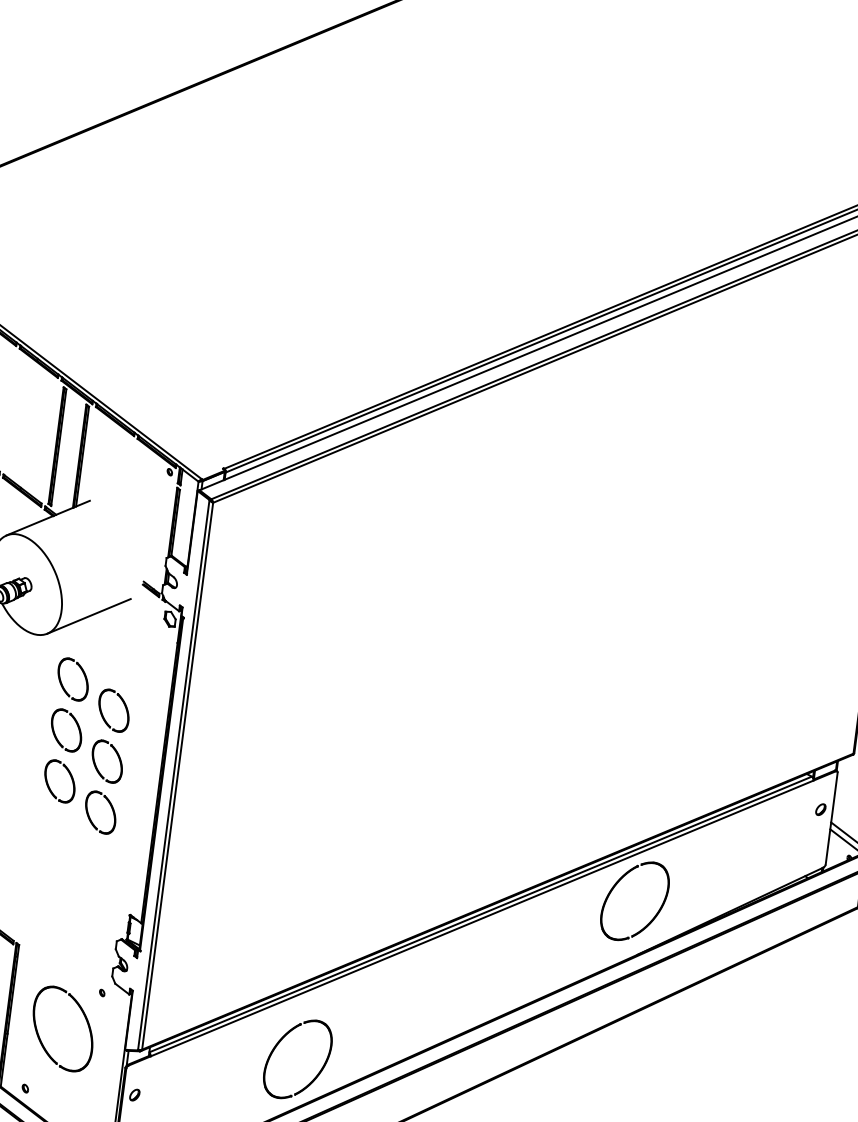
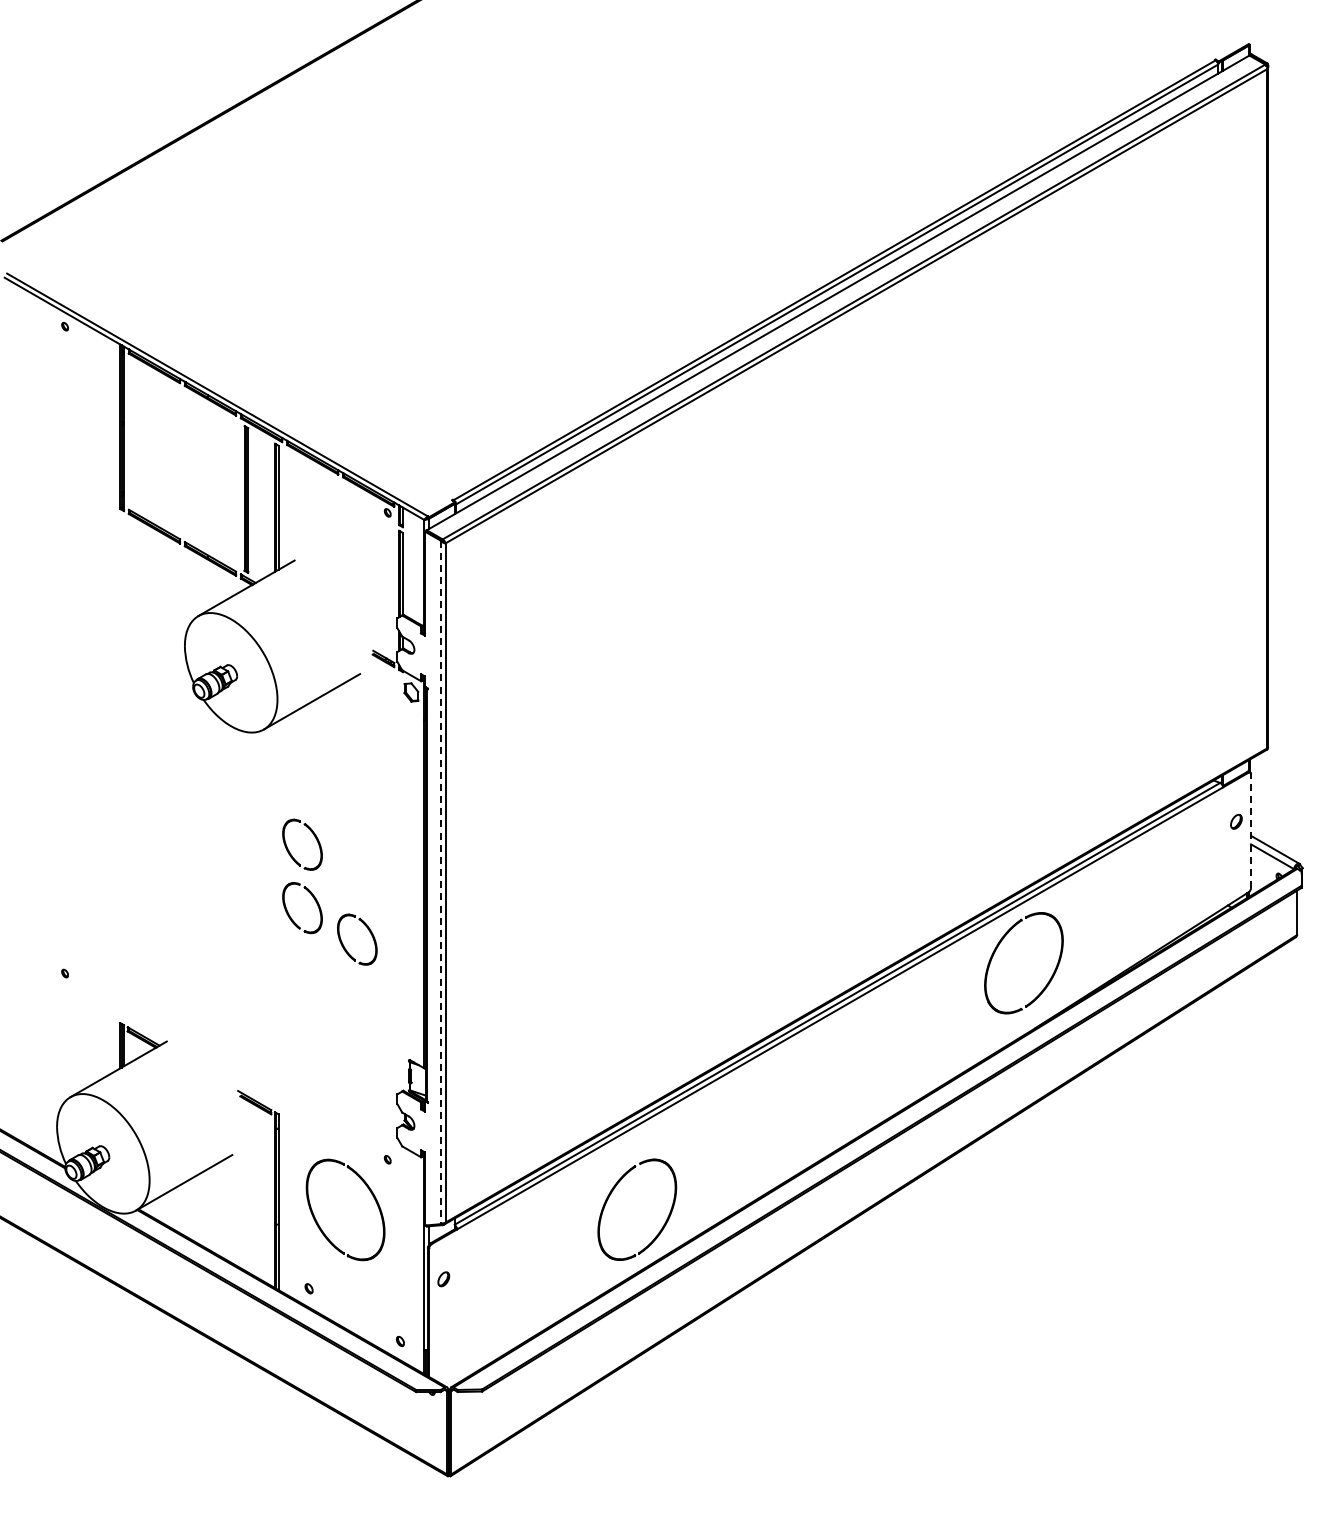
part: (82, 673) -> (313, 772), removed
part: (104, 717) -> (346, 822), removed
part: (117, 755) -> (368, 867), removed
line: (173, 775) -> (440, 882), solid -> dashed
line: (832, 818) -> (1251, 830), solid -> dashed

